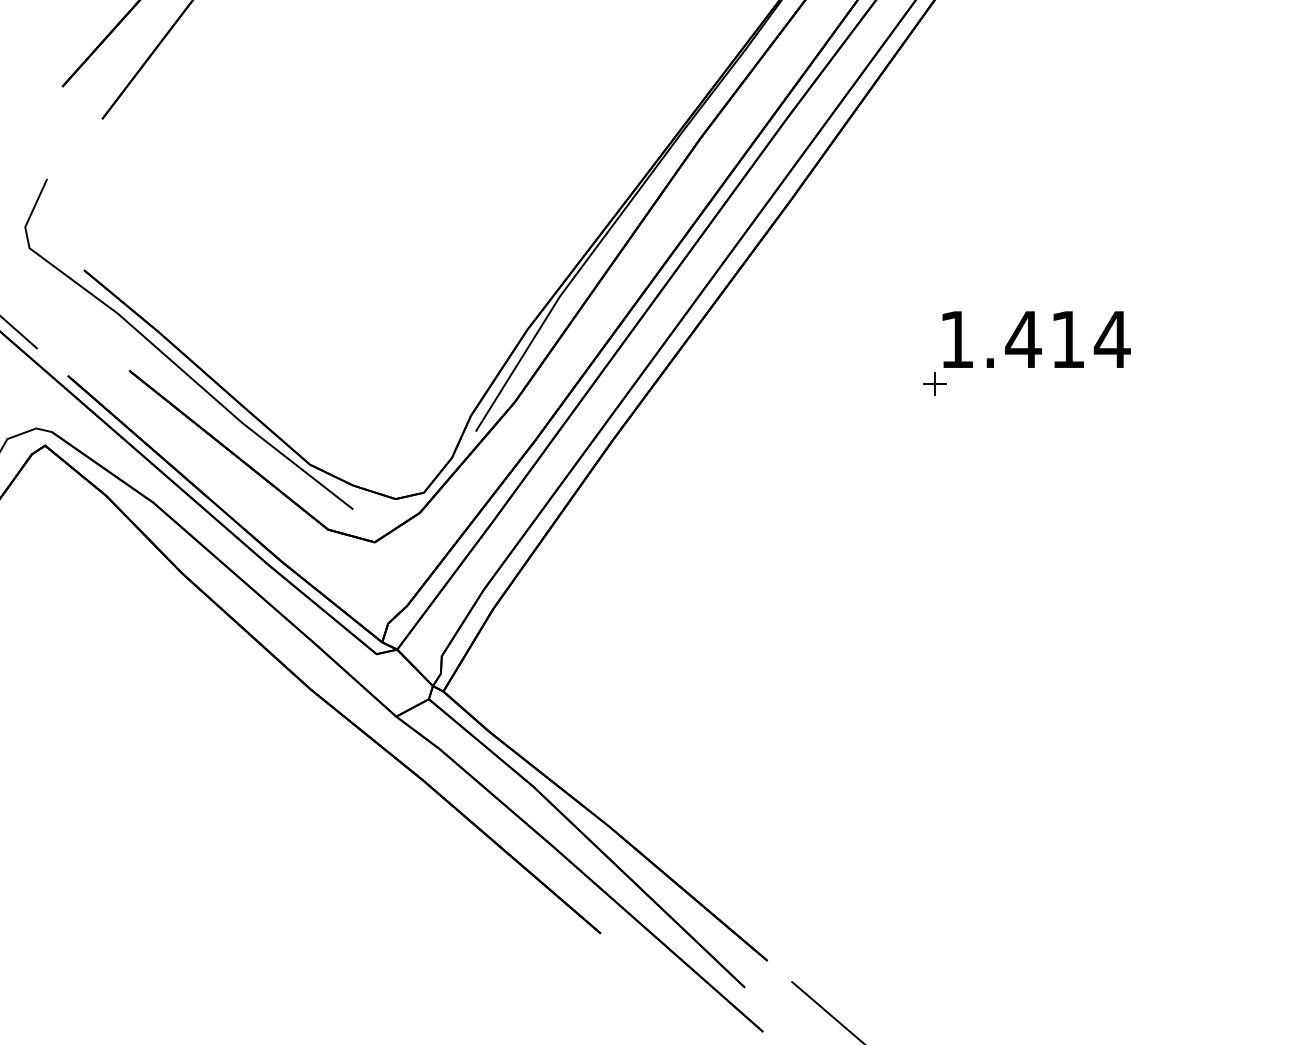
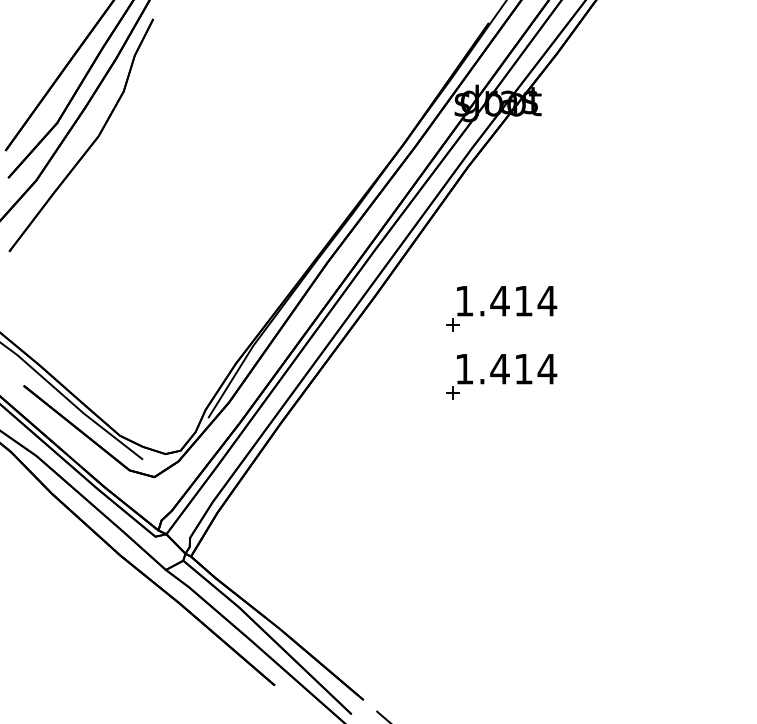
part: (1026, 225) -> (501, 308), added

